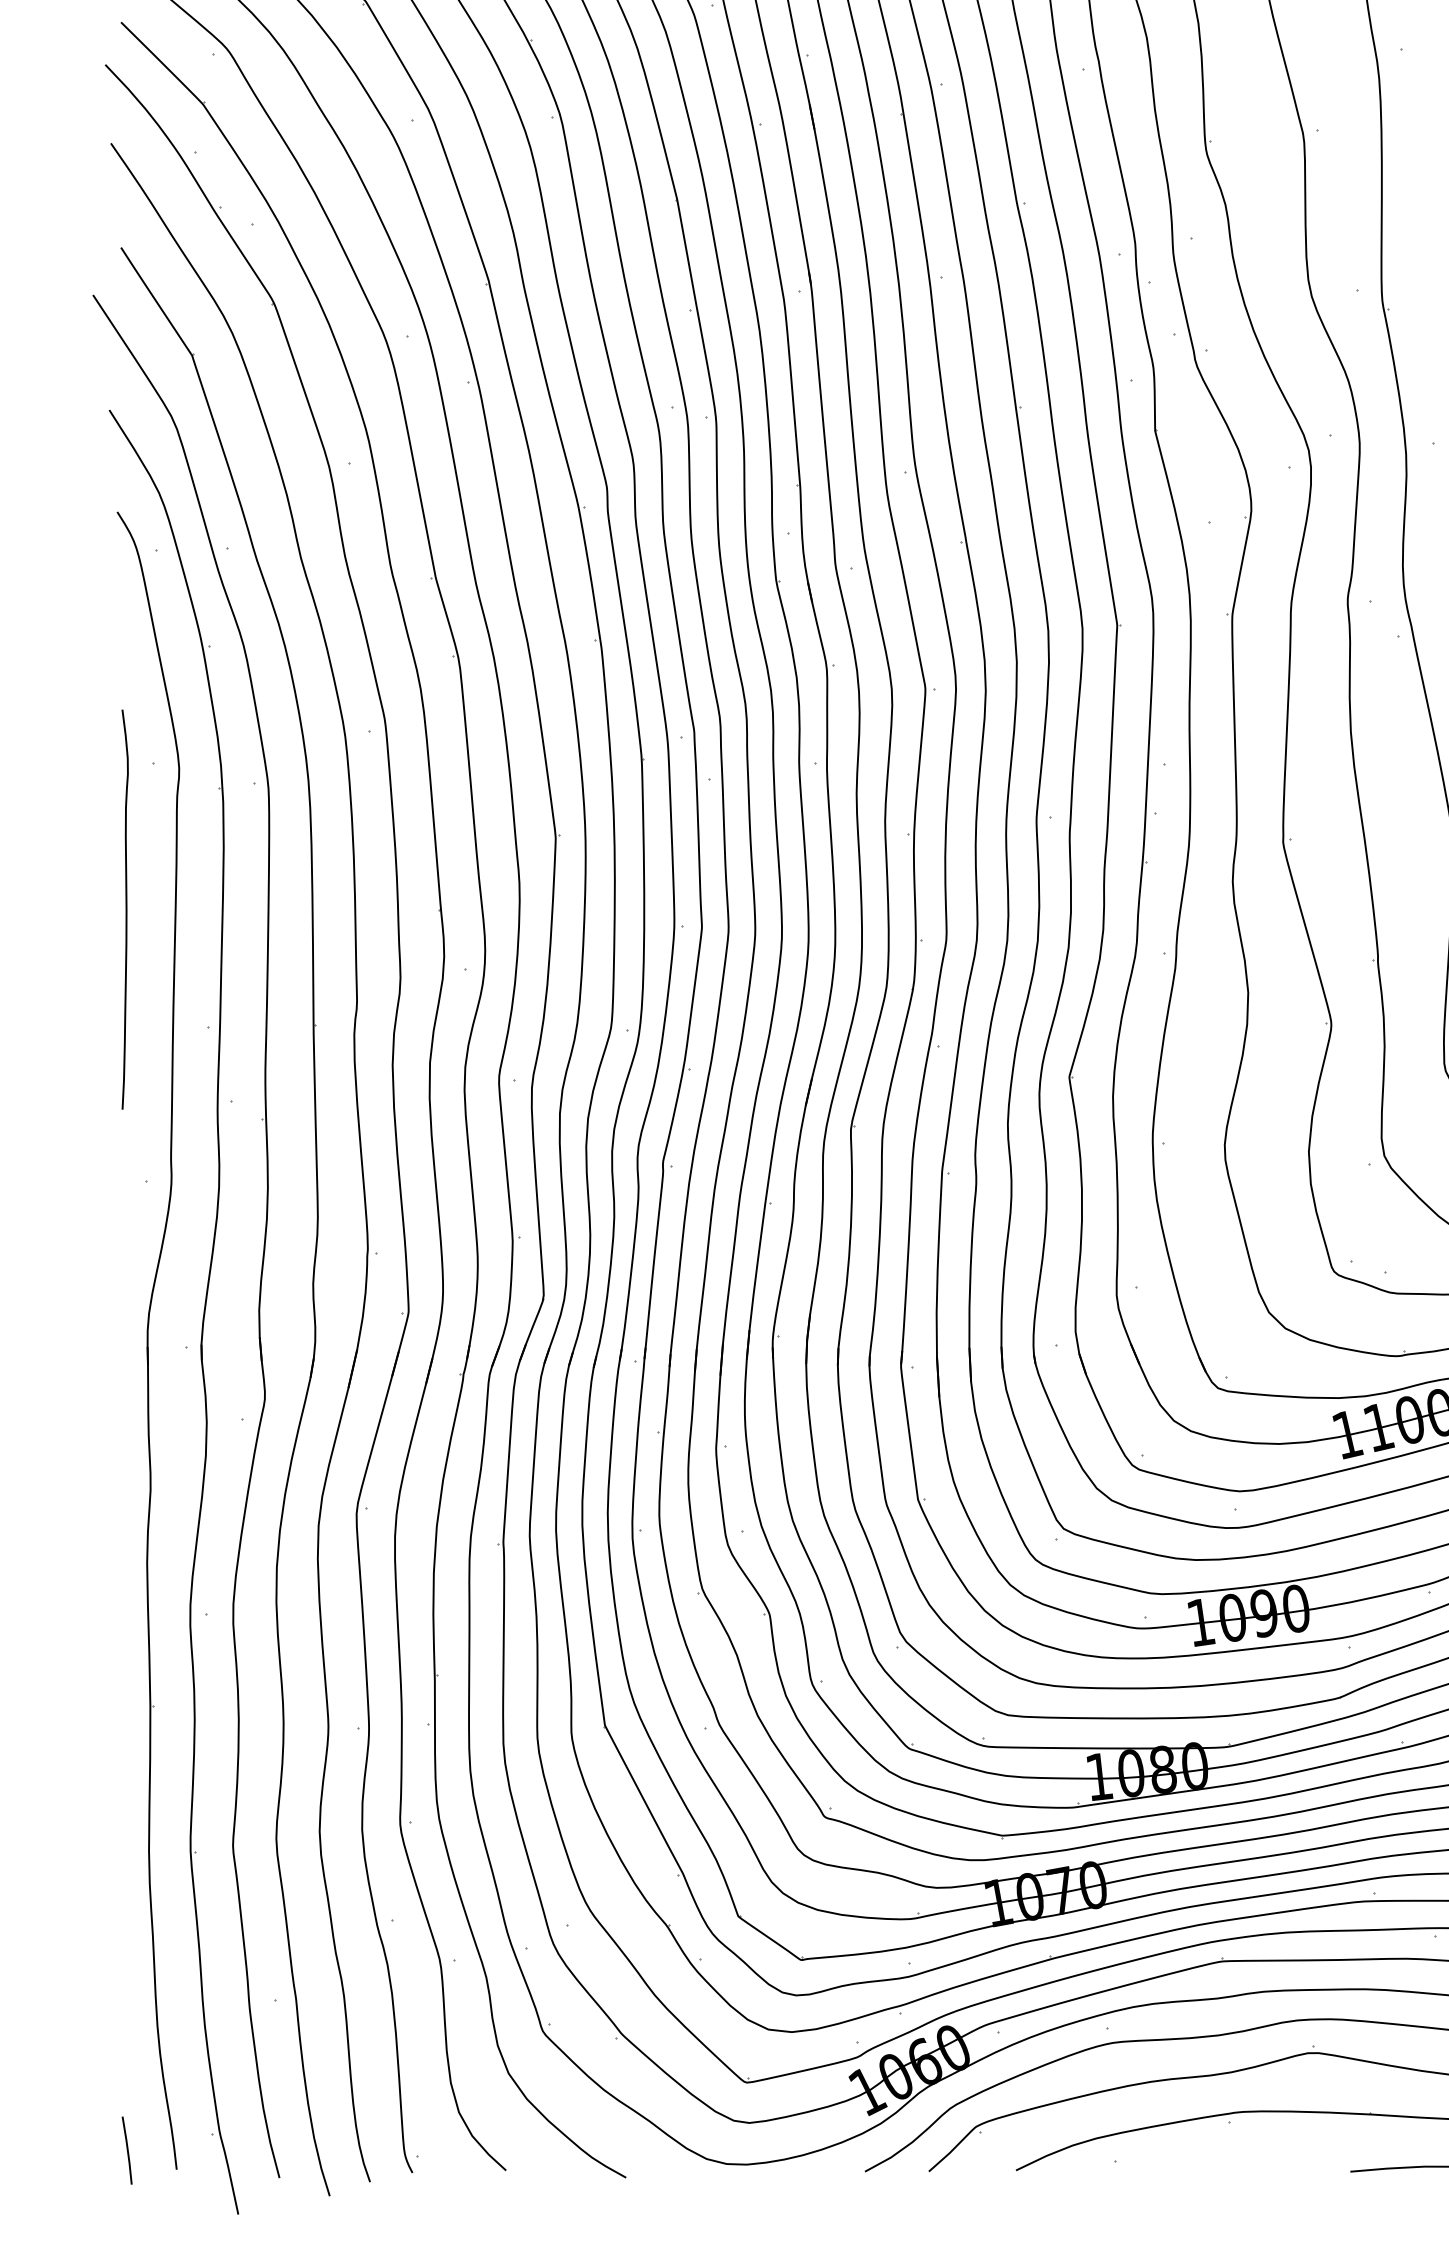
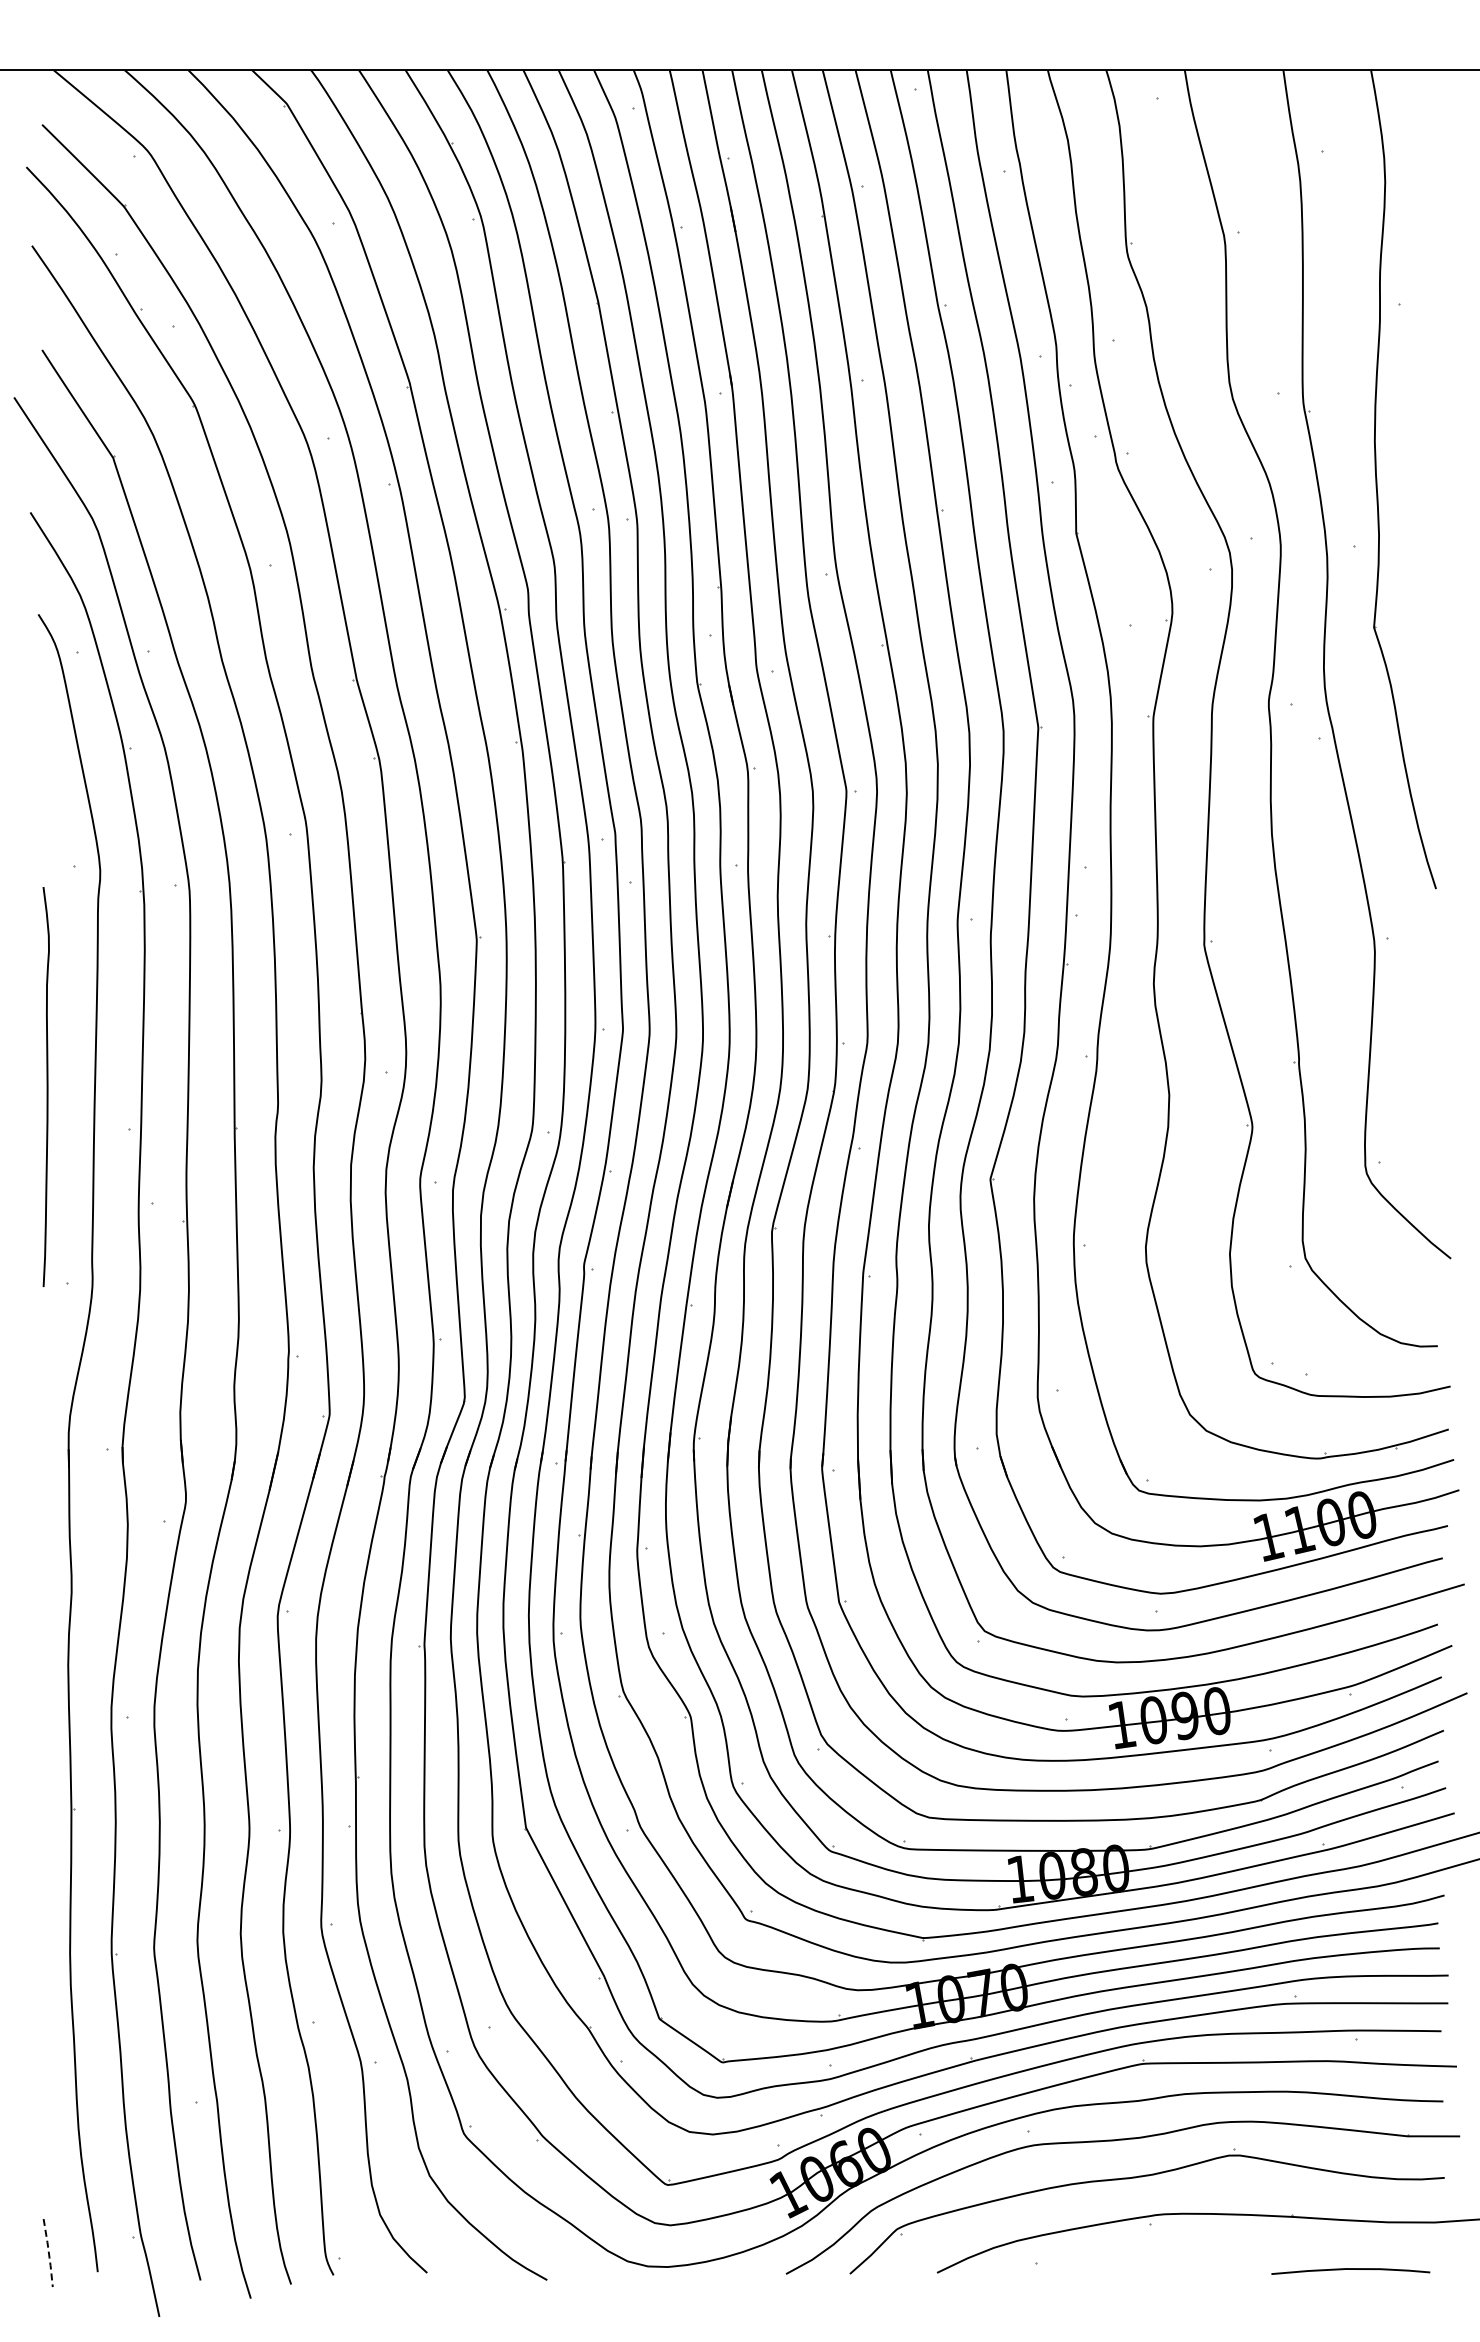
curve: (125, 909) -> (46, 1086), moved
line: (127, 2151) -> (48, 2253), solid -> dashed

